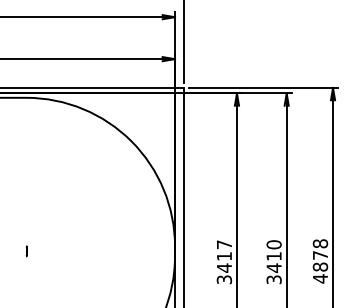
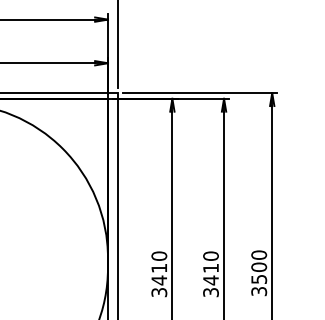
text: (224, 244) -> (159, 255), 3417 -> 3410
text: (320, 261) -> (259, 273), 4878 -> 3500

